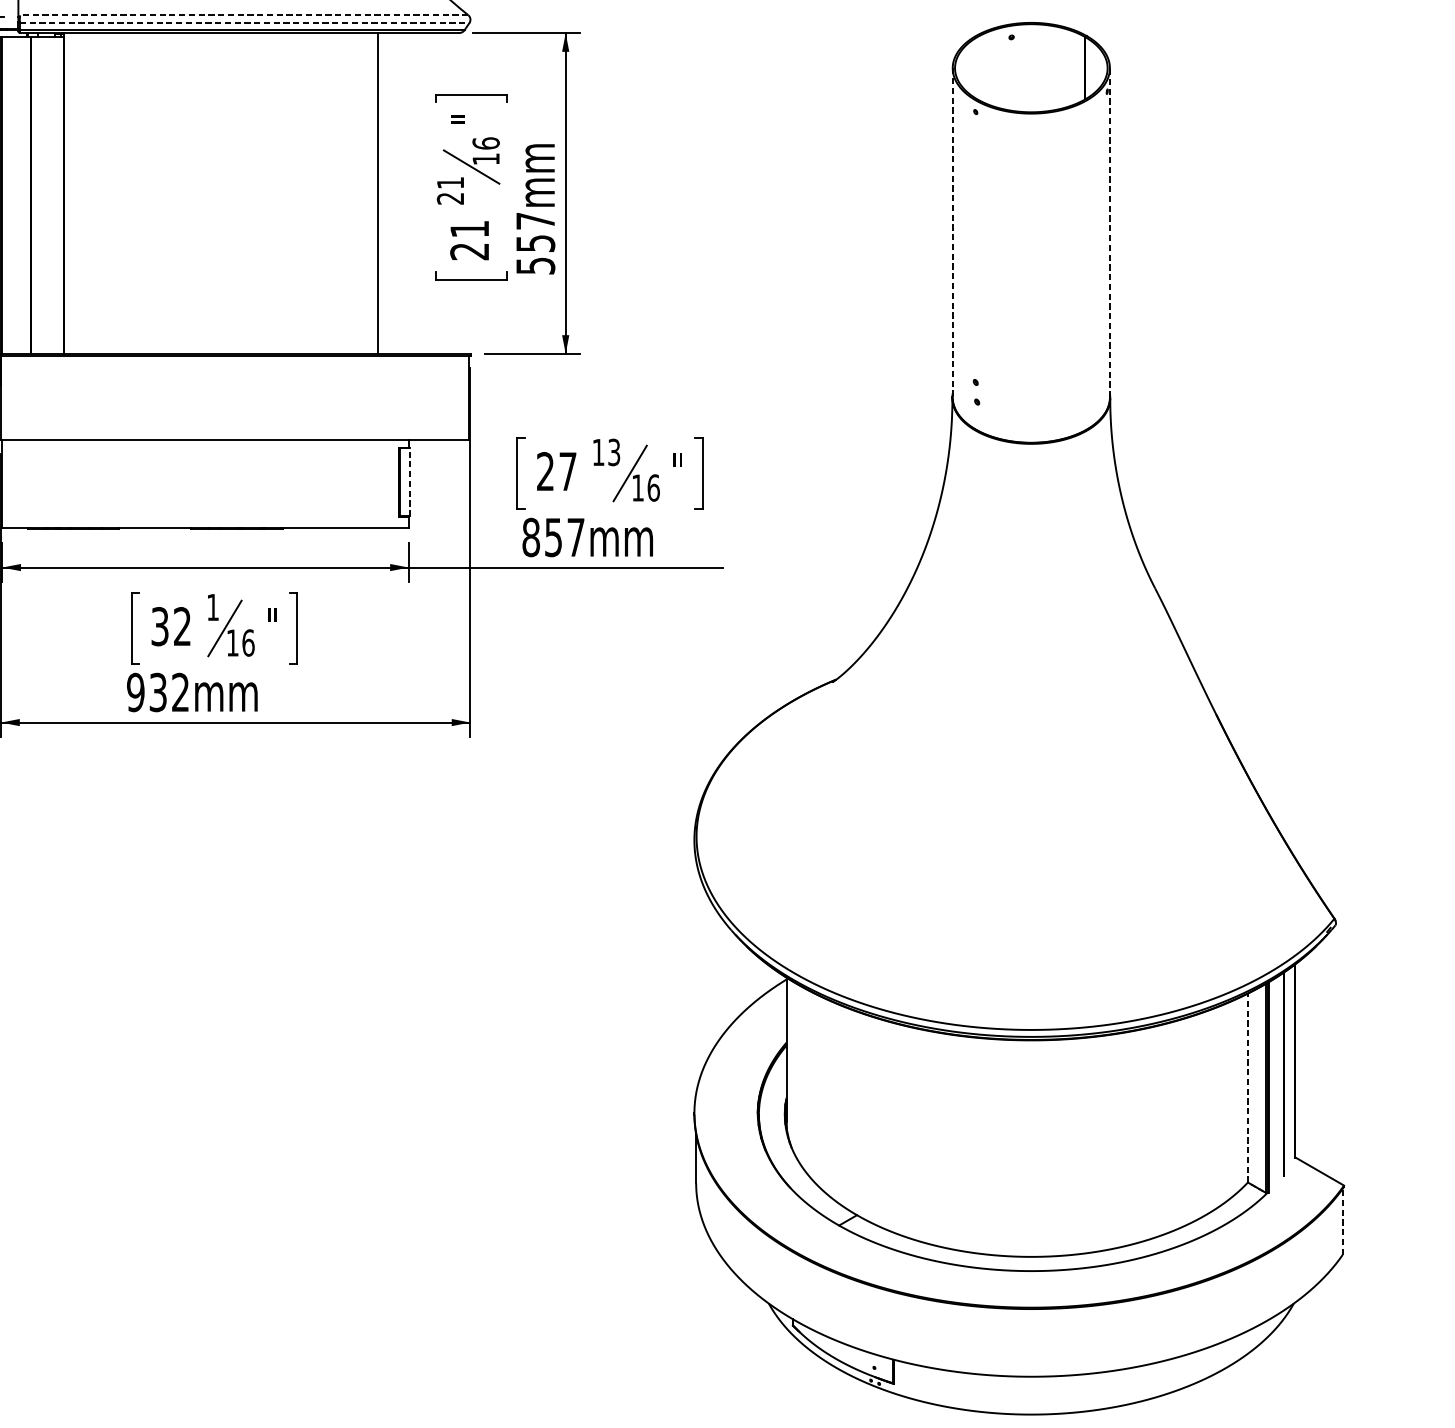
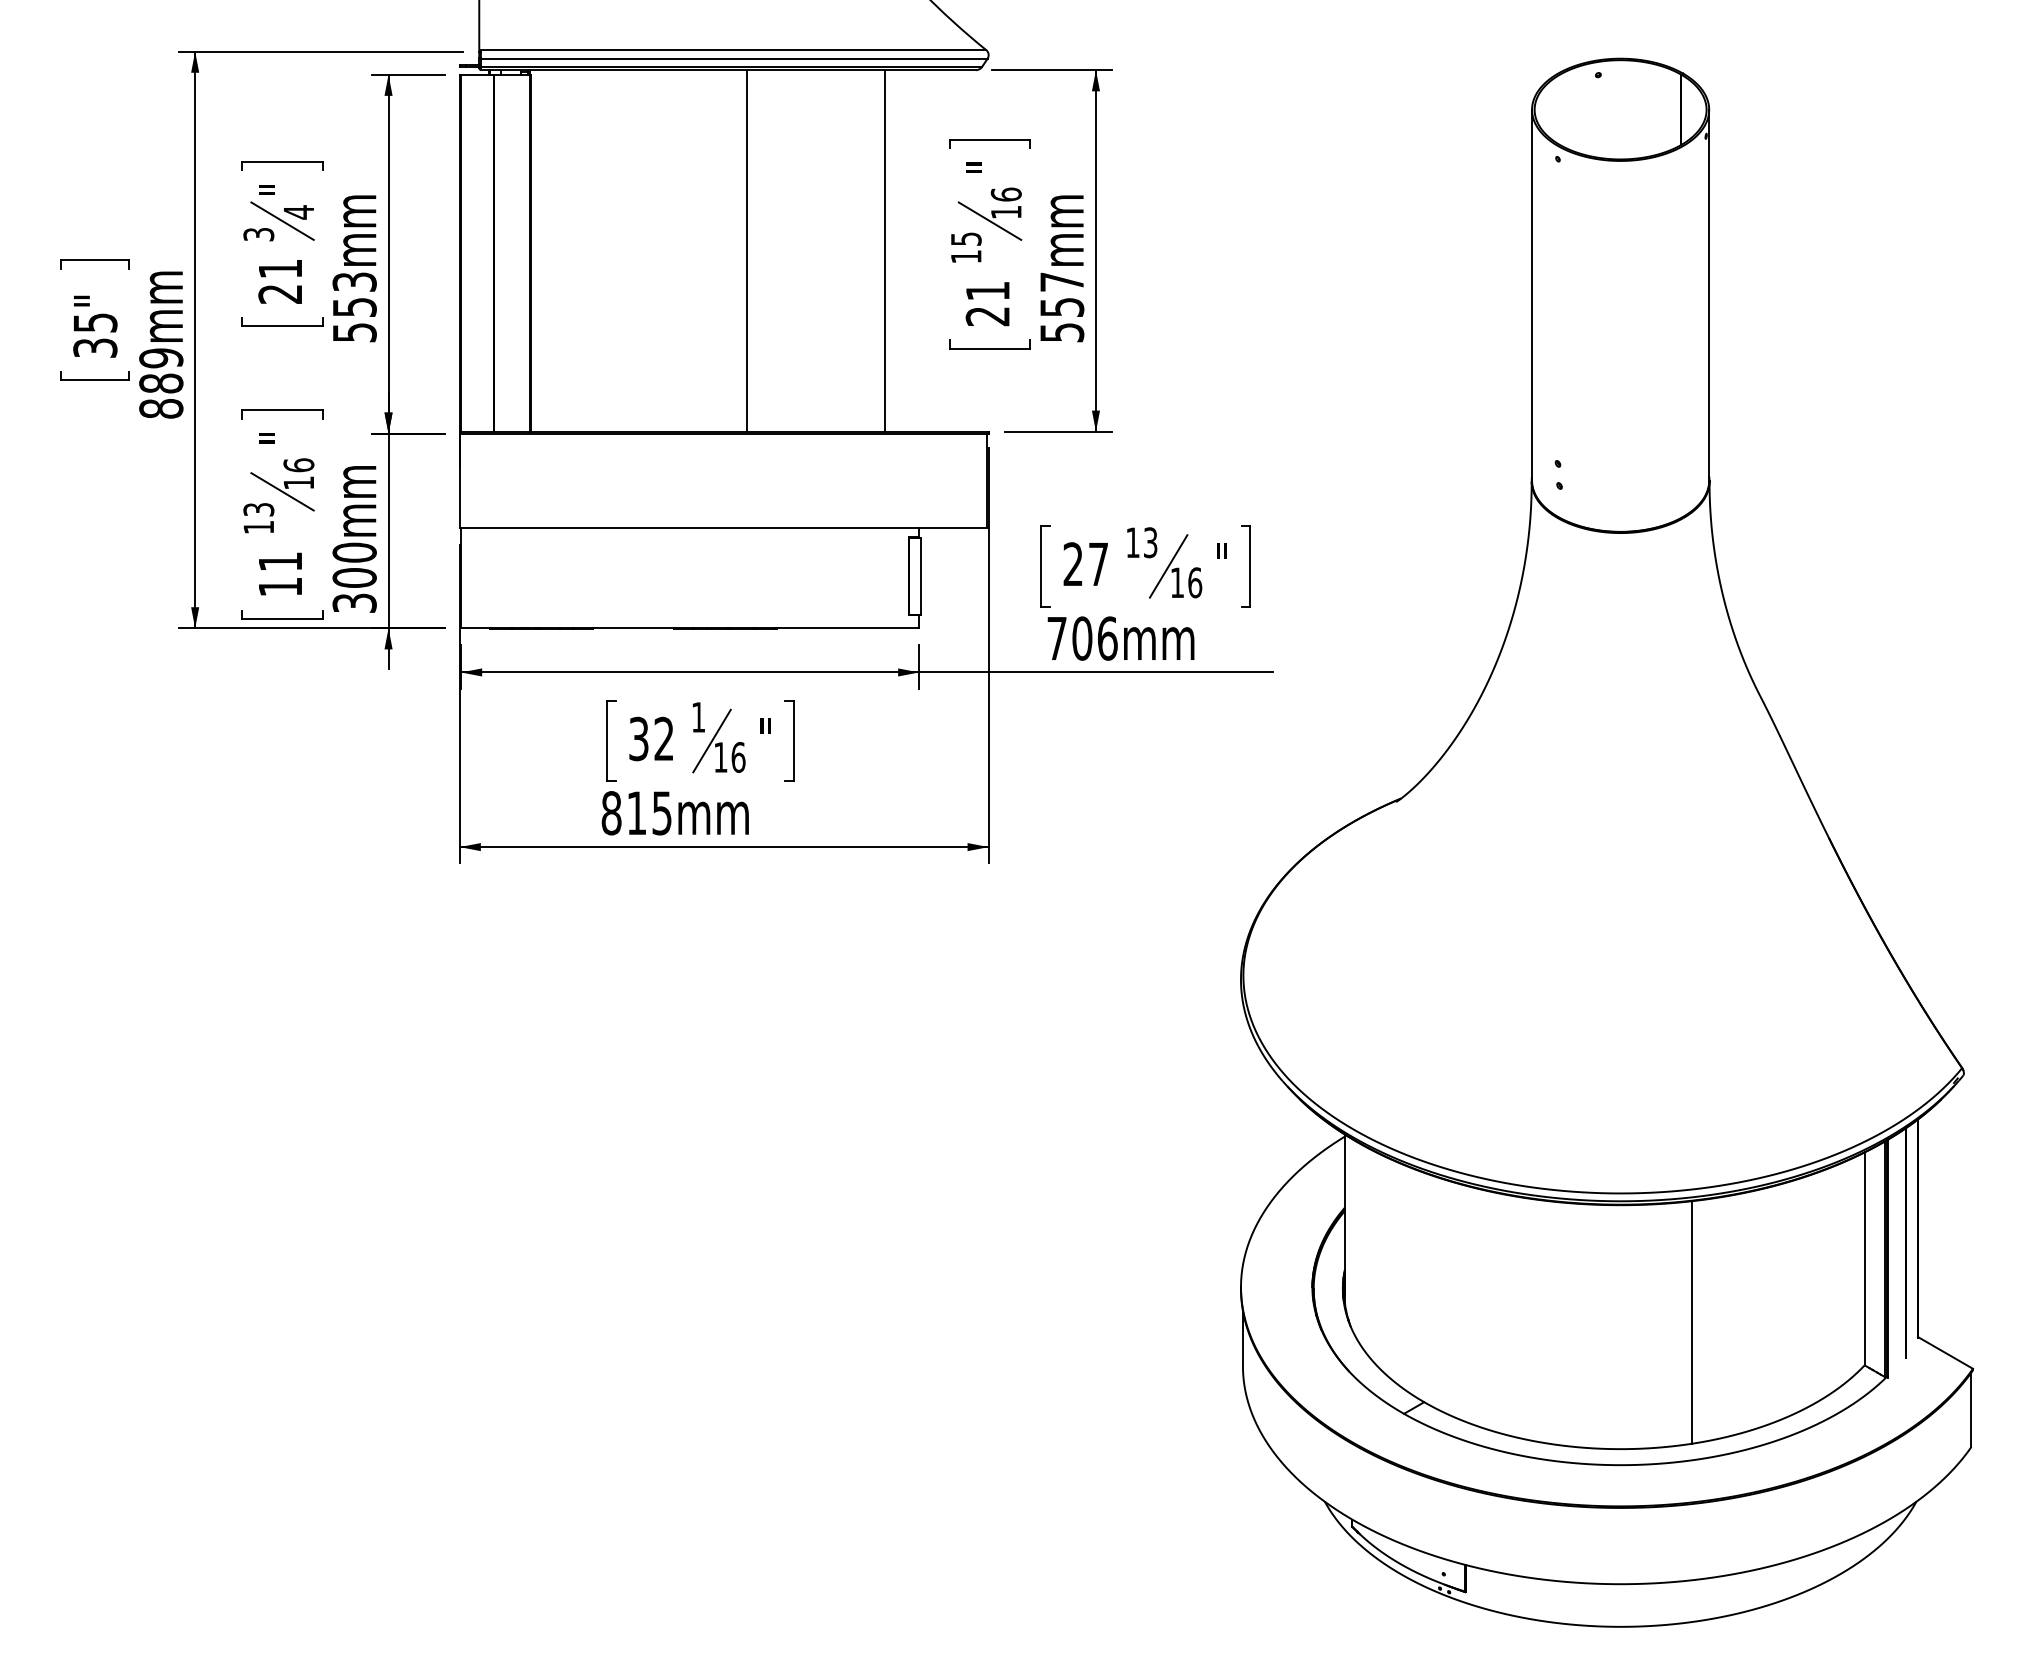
line: (244, 15) -> (733, 50), dashed -> solid
line: (244, 22) -> (734, 58), dashed -> solid
text: (449, 190) -> (965, 247), 21 -> 15
line: (255, 193) -> (746, 250), added
line: (1110, 232) -> (1709, 294), dashed -> solid
line: (953, 233) -> (1532, 295), dashed -> solid
line: (409, 481) -> (920, 575), dashed -> solid
text: (553, 537) -> (1082, 638), 857mm -> 706mm
text: (157, 692) -> (636, 813), 932mm -> 815mm
line: (1248, 1087) -> (1865, 1258), dashed -> solid
line: (1095, 1144) -> (1692, 1322), added
line: (1342, 1221) -> (1971, 1409), dashed -> solid

